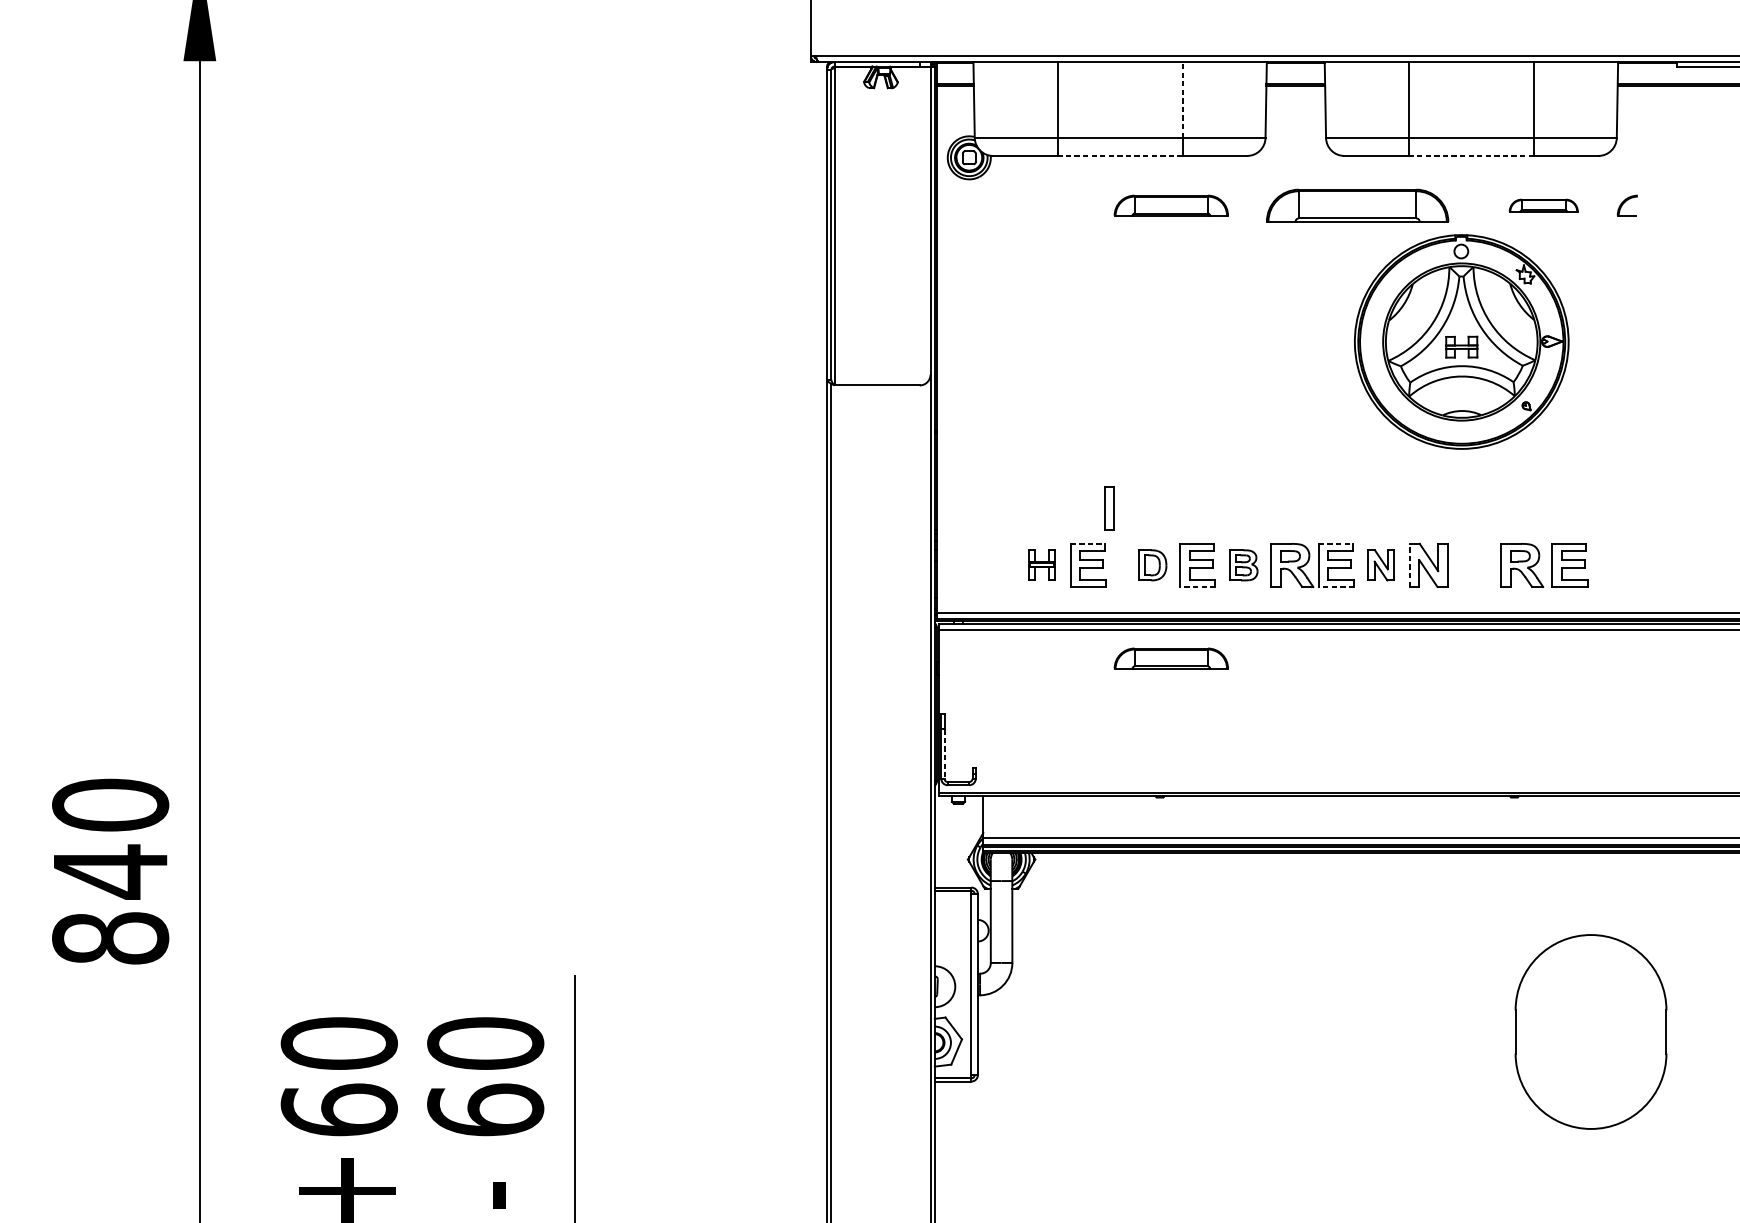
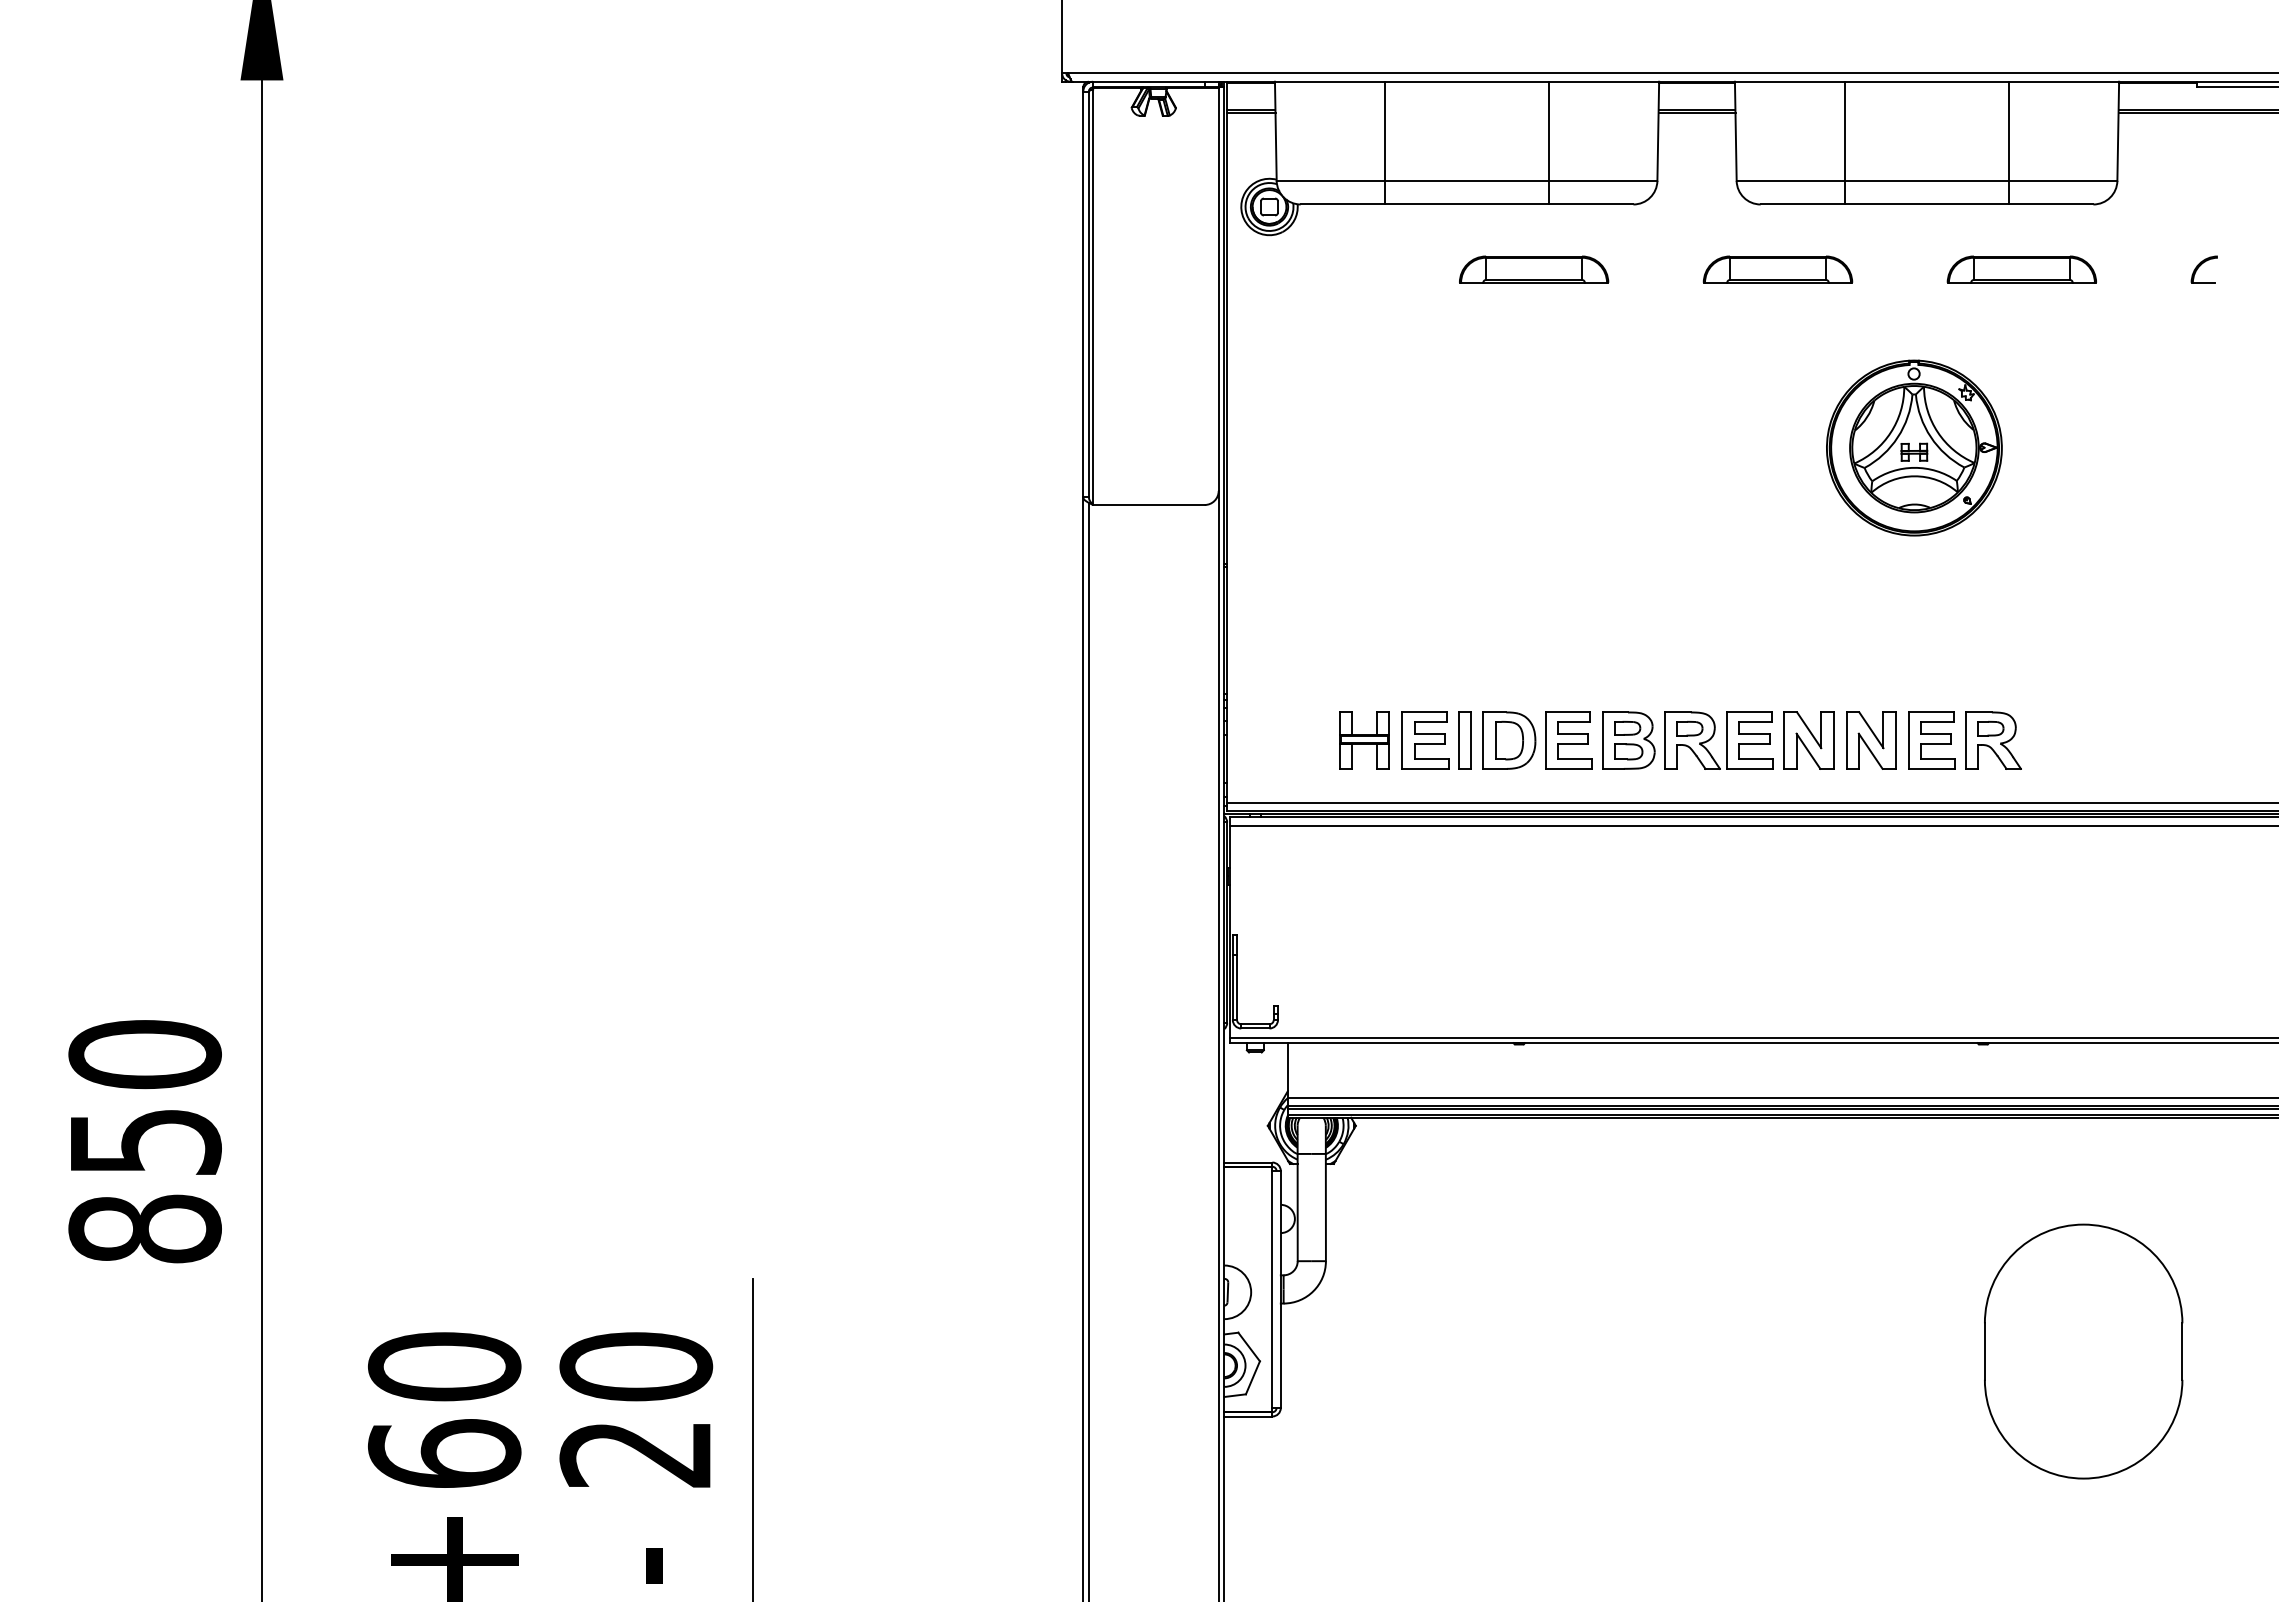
line: (1182, 100) -> (1548, 131), dashed -> solid
line: (1120, 155) -> (1467, 204), dashed -> solid
line: (1471, 155) -> (1927, 204), dashed -> solid
part: (1357, 205) -> (1777, 269), size x0.62
part: (1543, 205) -> (2021, 269), size x1.67
part: (1626, 205) -> (2203, 269), moved
part: (1461, 341) -> (1914, 447), size x0.62
part: (1109, 508) -> (1464, 740), moved
line: (1088, 543) -> (1425, 712), dashed -> solid
line: (1336, 543) -> (1750, 712), dashed -> solid
part: (1041, 565) -> (1364, 740), size x1.43
part: (1152, 565) -> (1509, 740), size x1.43
part: (1243, 565) -> (1628, 740), size x1.43
part: (1380, 565) -> (1808, 740), size x1.43
line: (1409, 565) -> (1846, 740), dashed -> solid
part: (1569, 565) -> (1931, 740), moved
line: (1197, 586) -> (1568, 768), dashed -> solid
line: (1335, 586) -> (1749, 768), dashed -> solid
part: (1171, 658) -> (1534, 862), removed
line: (944, 754) -> (1237, 988), dashed -> solid
text: (111, 871) -> (146, 1141), 840 -> 850
text: (485, 1109) -> (636, 1453), 60 -> 20

